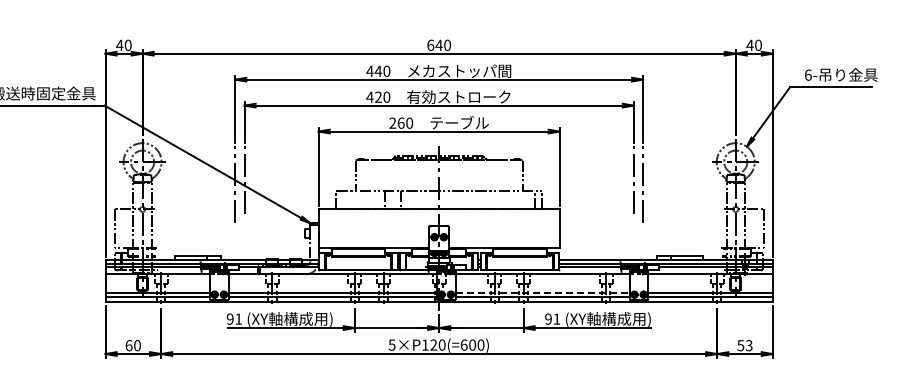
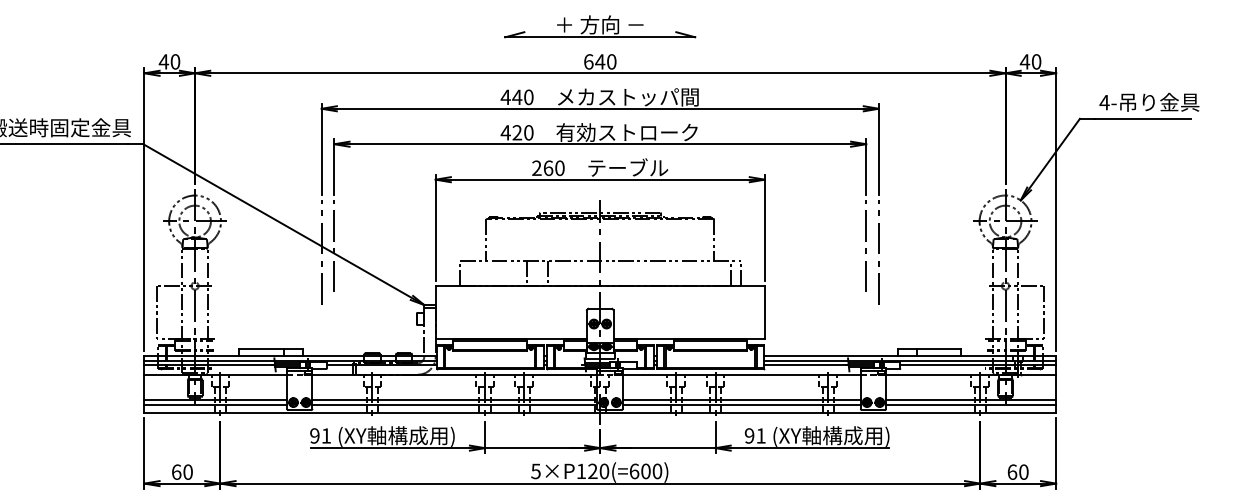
part: (438, 19) -> (599, 26), added
text: (807, 74) -> (1103, 101), 6- -> 4-
line: (543, 292) -> (742, 399), dashed -> solid
text: (744, 345) -> (1017, 471), 53 -> 60

